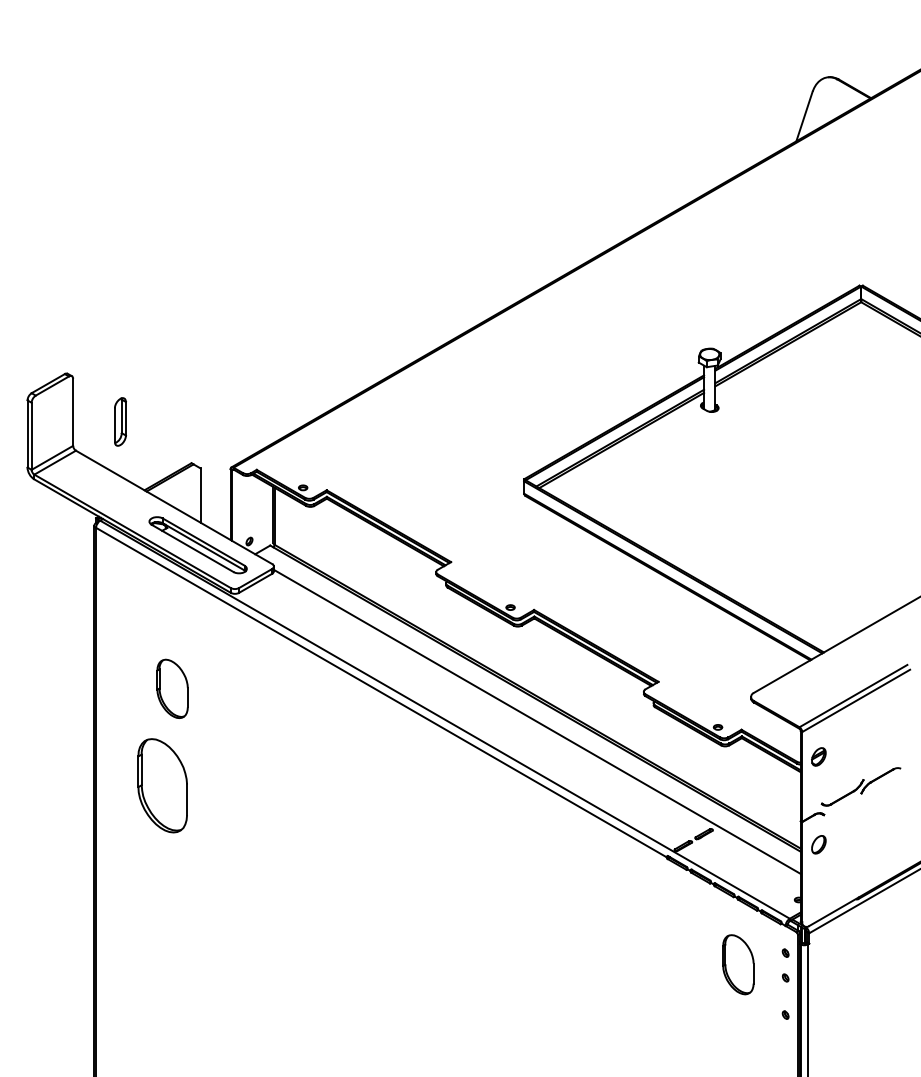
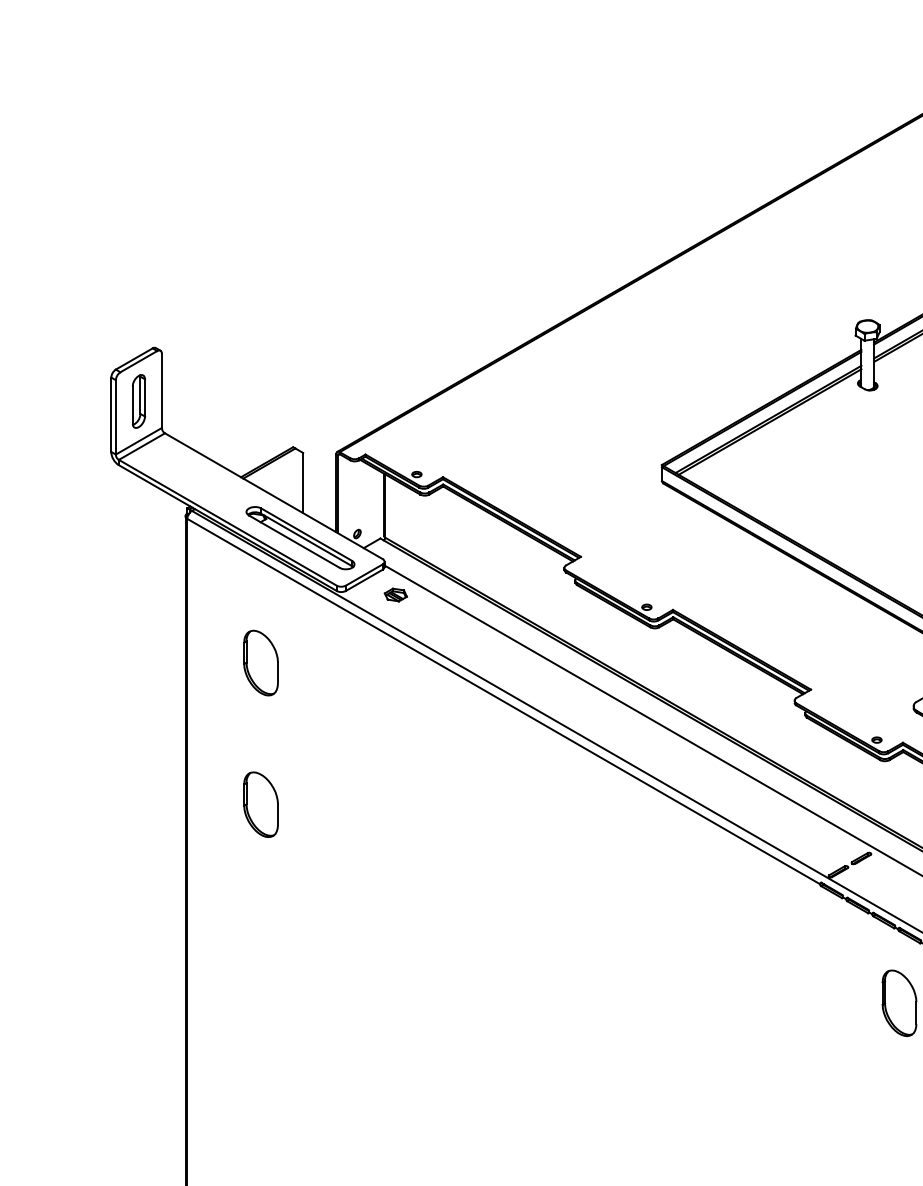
part: (120, 421) -> (138, 400), moved
part: (284, 596) -> (396, 594), added
part: (172, 688) -> (260, 662), moved
part: (162, 785) -> (260, 804), size x0.62

